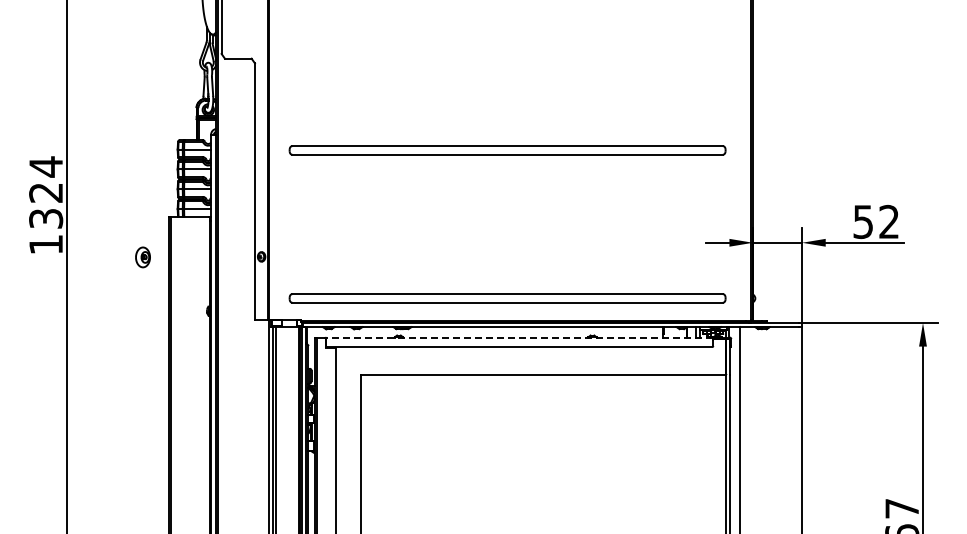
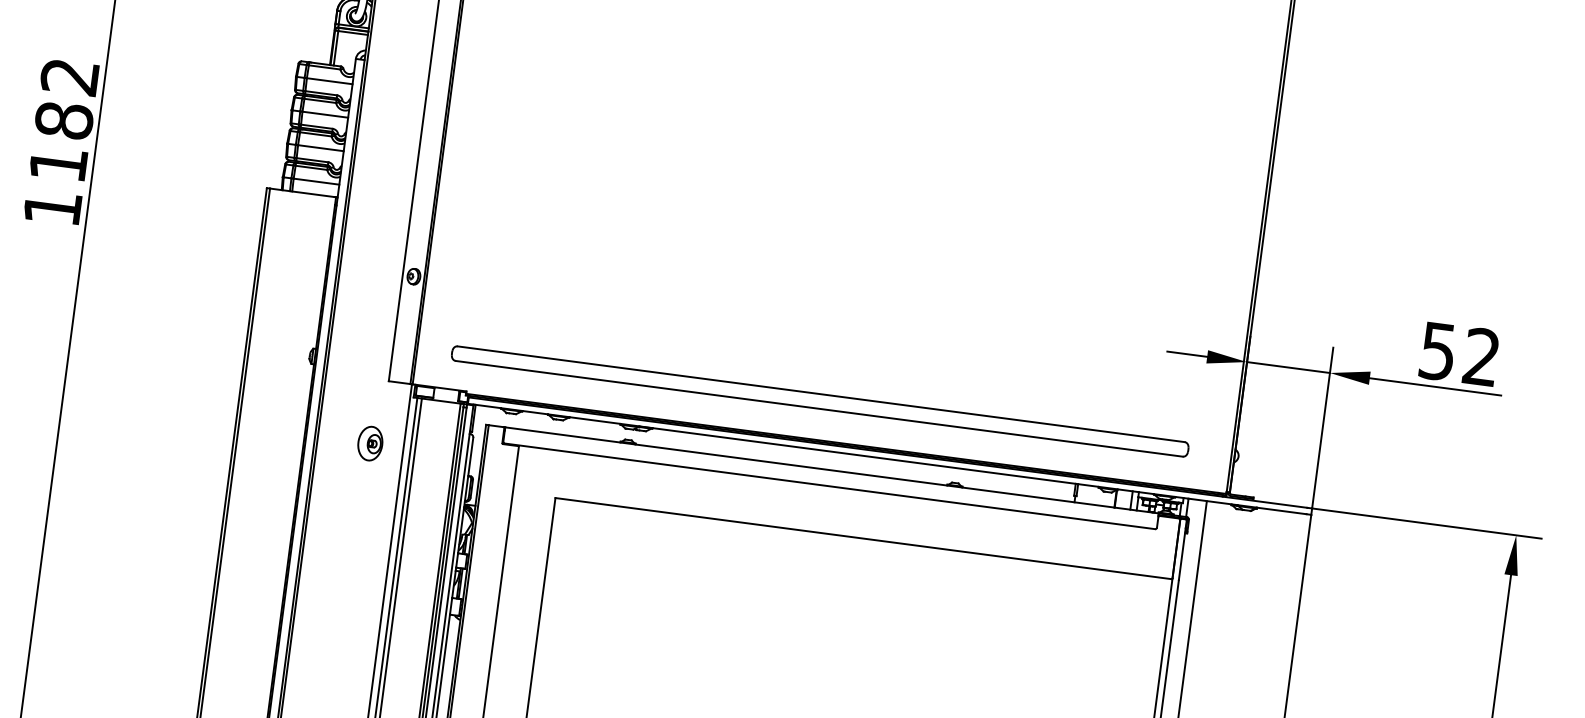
part: (507, 150) -> (852, 151), removed
text: (46, 192) -> (64, 120), 1324 -> 1182
part: (142, 257) -> (369, 443), moved
line: (519, 337) -> (831, 470), dashed -> solid

